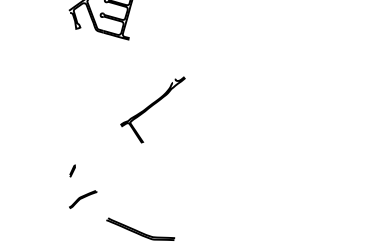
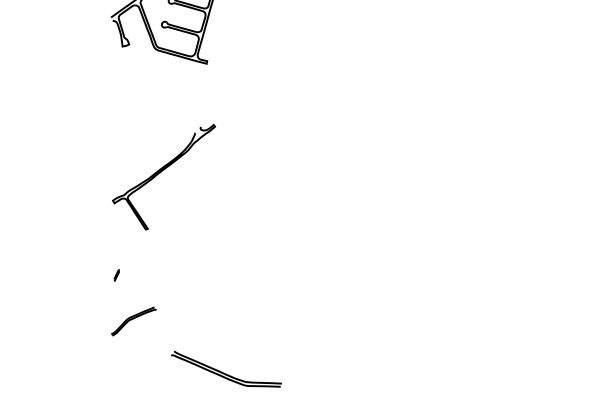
curve: (151, 107) -> (161, 173), moved
part: (72, 170) -> (116, 274), size x0.6

